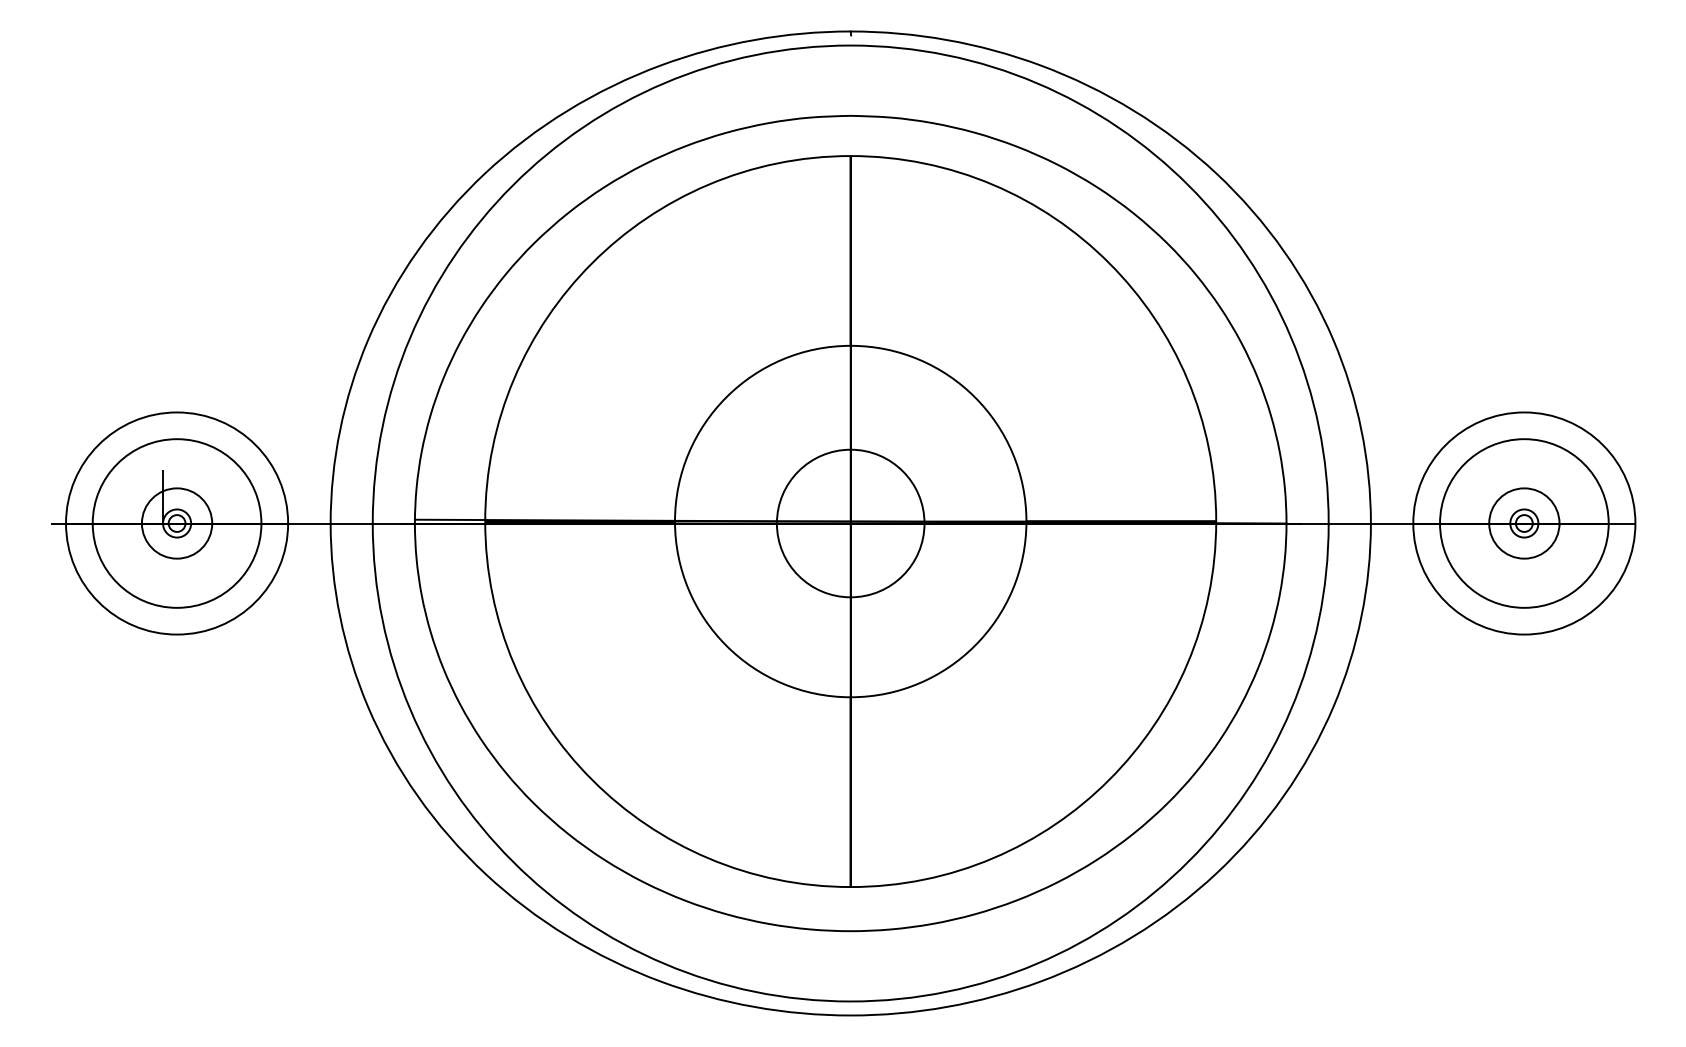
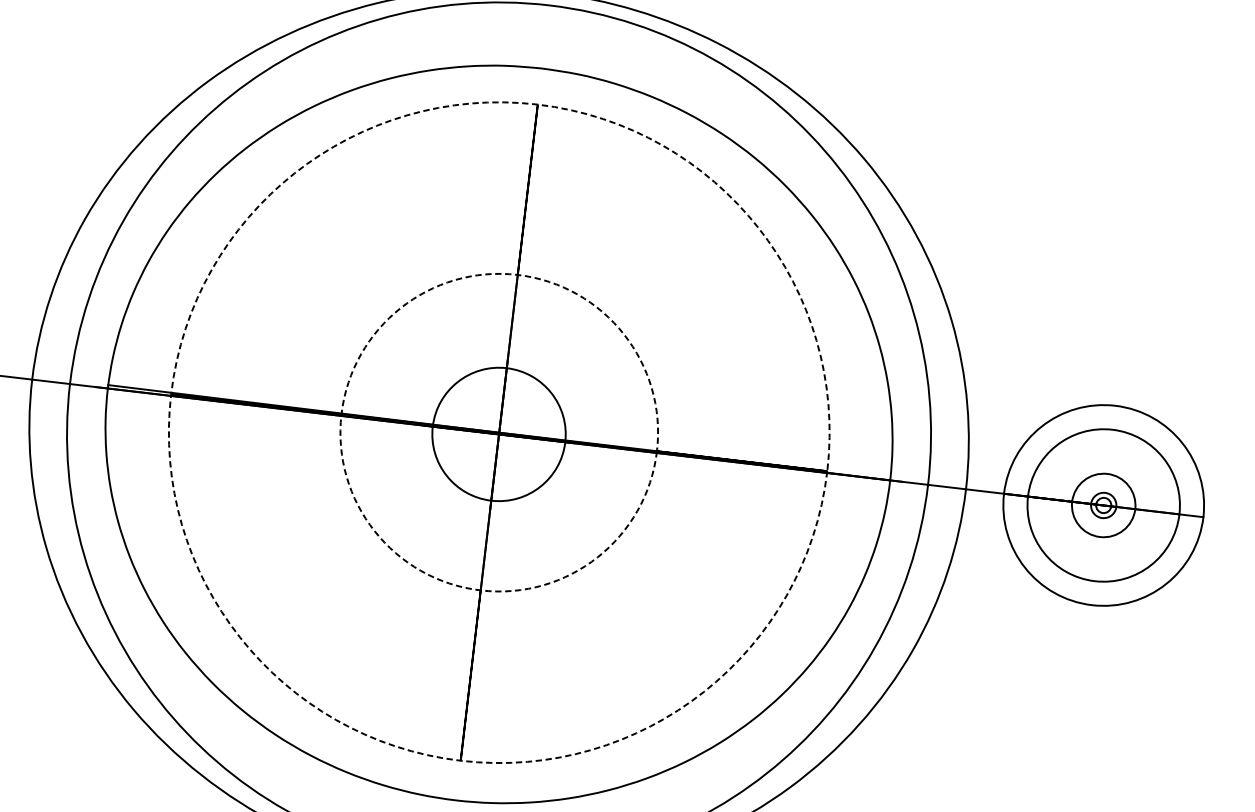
circle: (850, 521) -> (499, 432), solid -> dashed
circle: (850, 521) -> (499, 432), solid -> dashed

